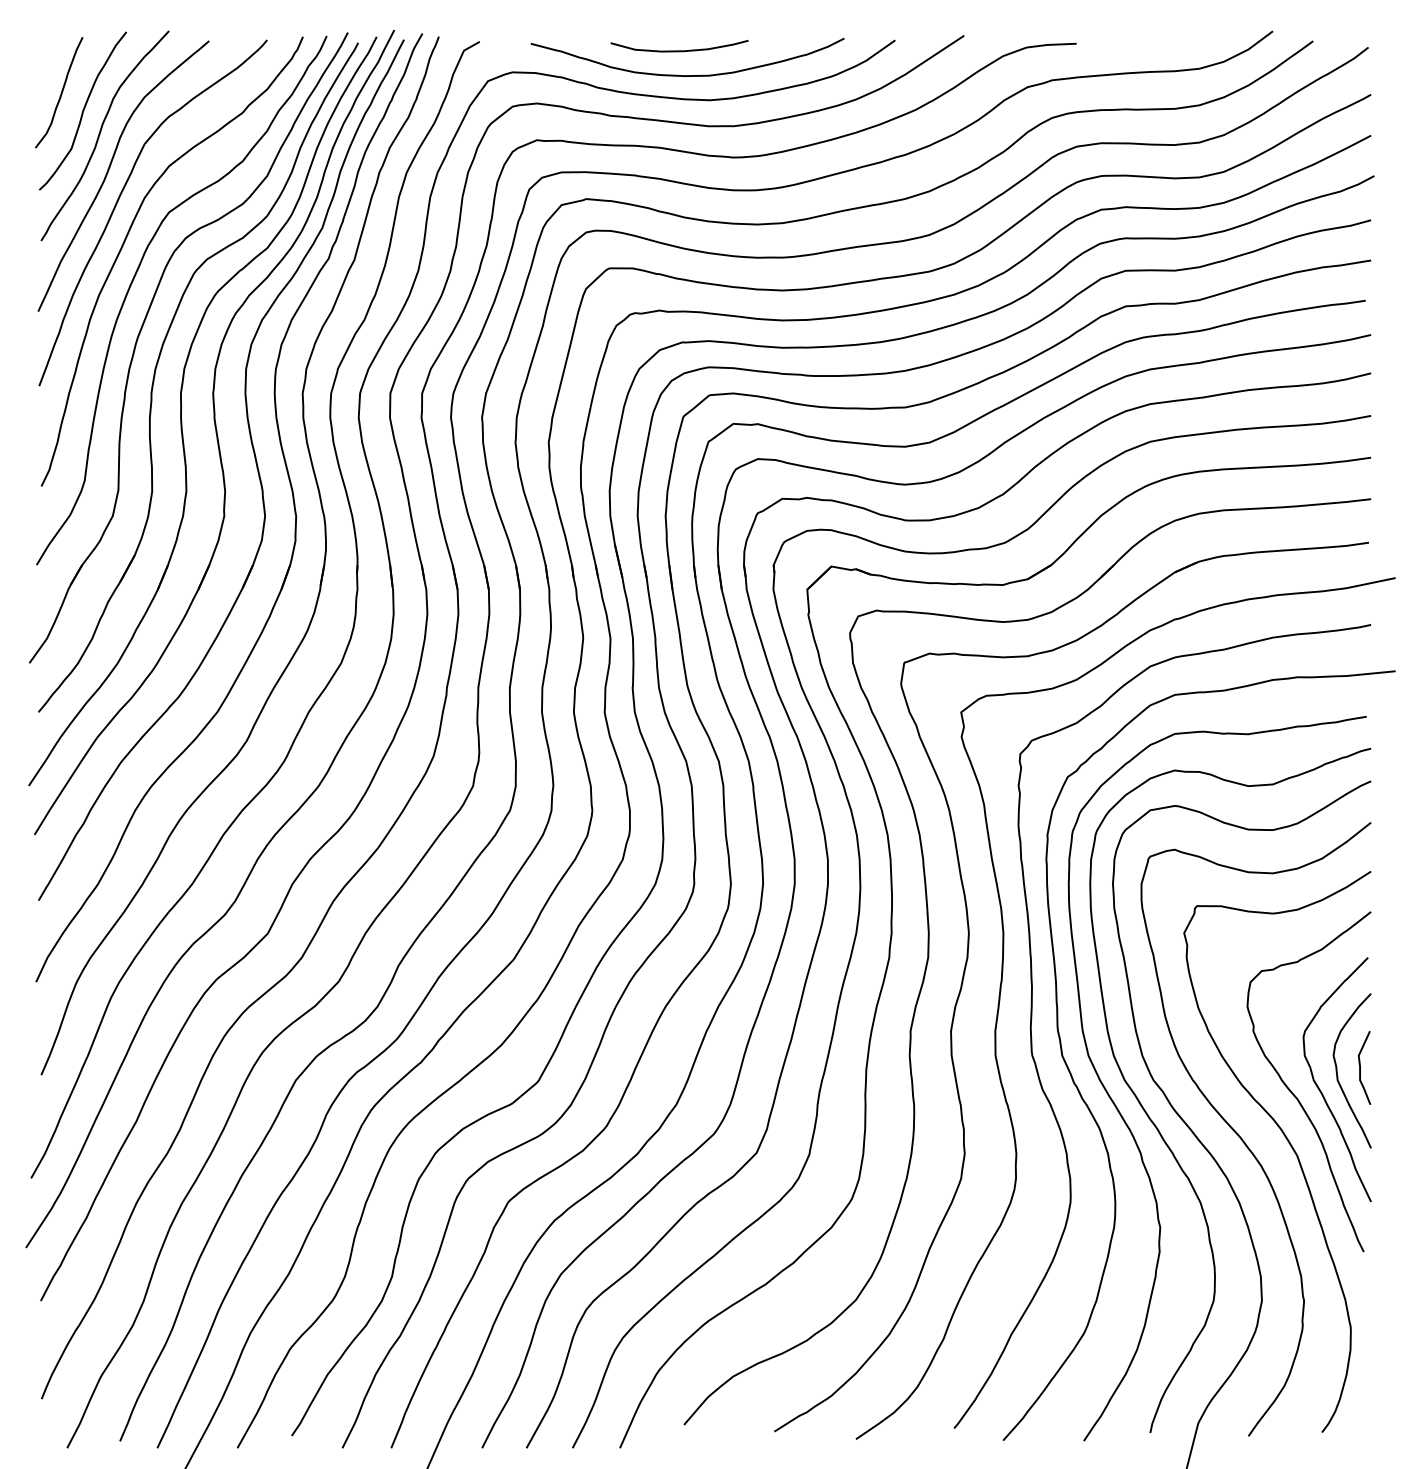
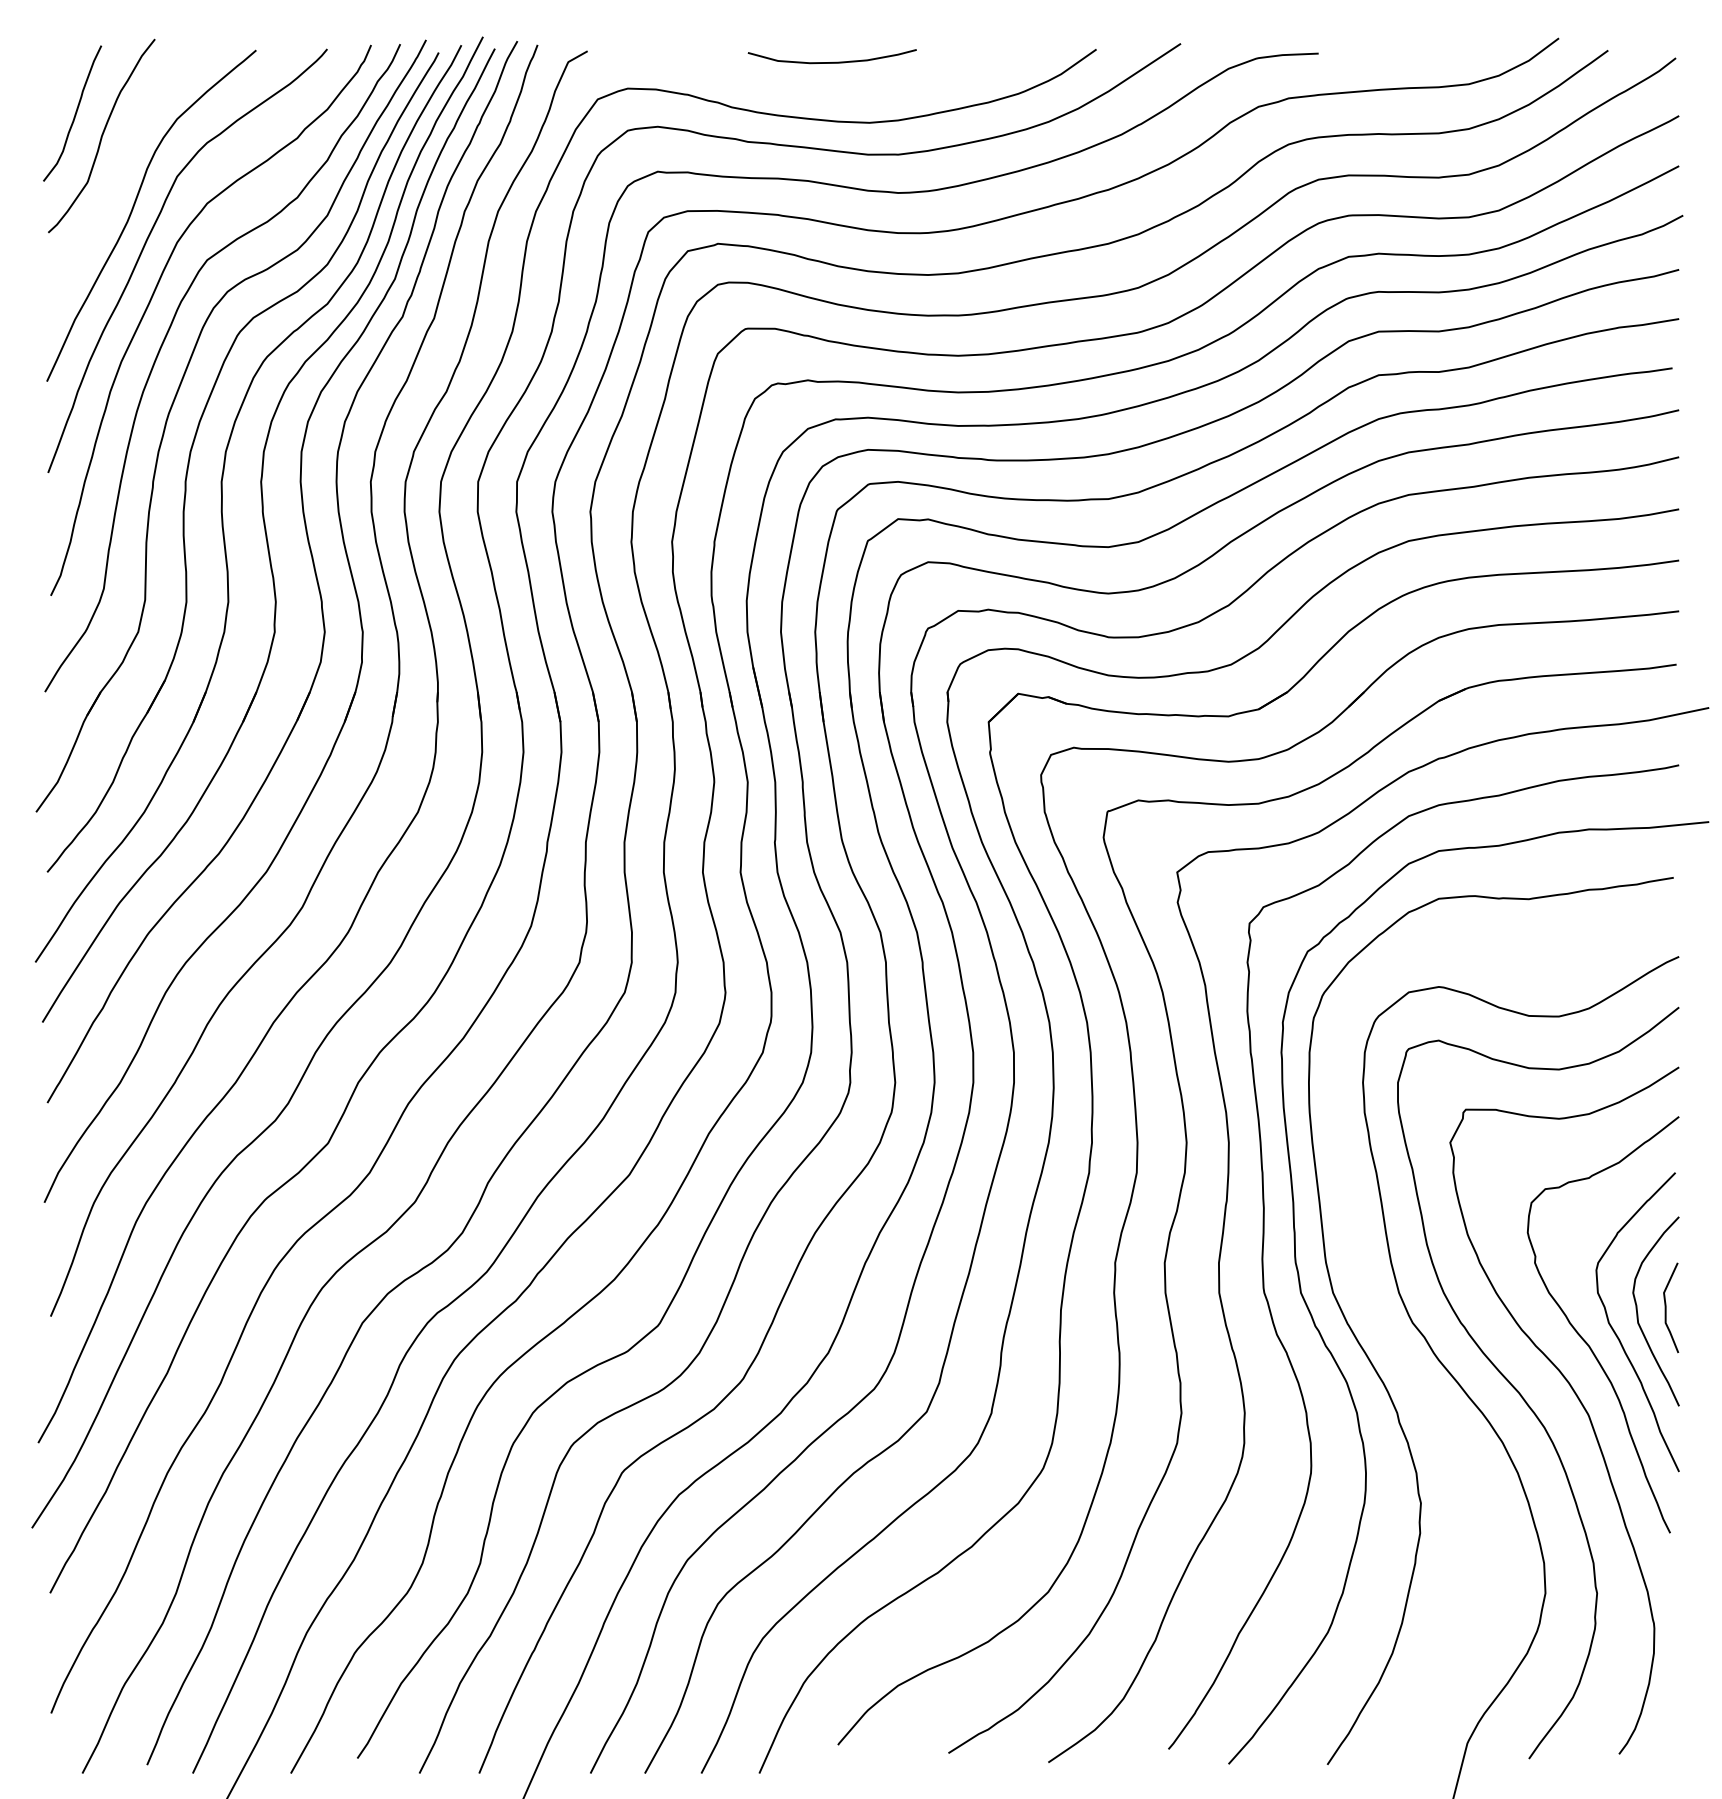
curve: (687, 75) -> (842, 92), removed
curve: (100, 133) -> (123, 163), removed
curve: (1159, 1131) -> (1420, 1385), removed

